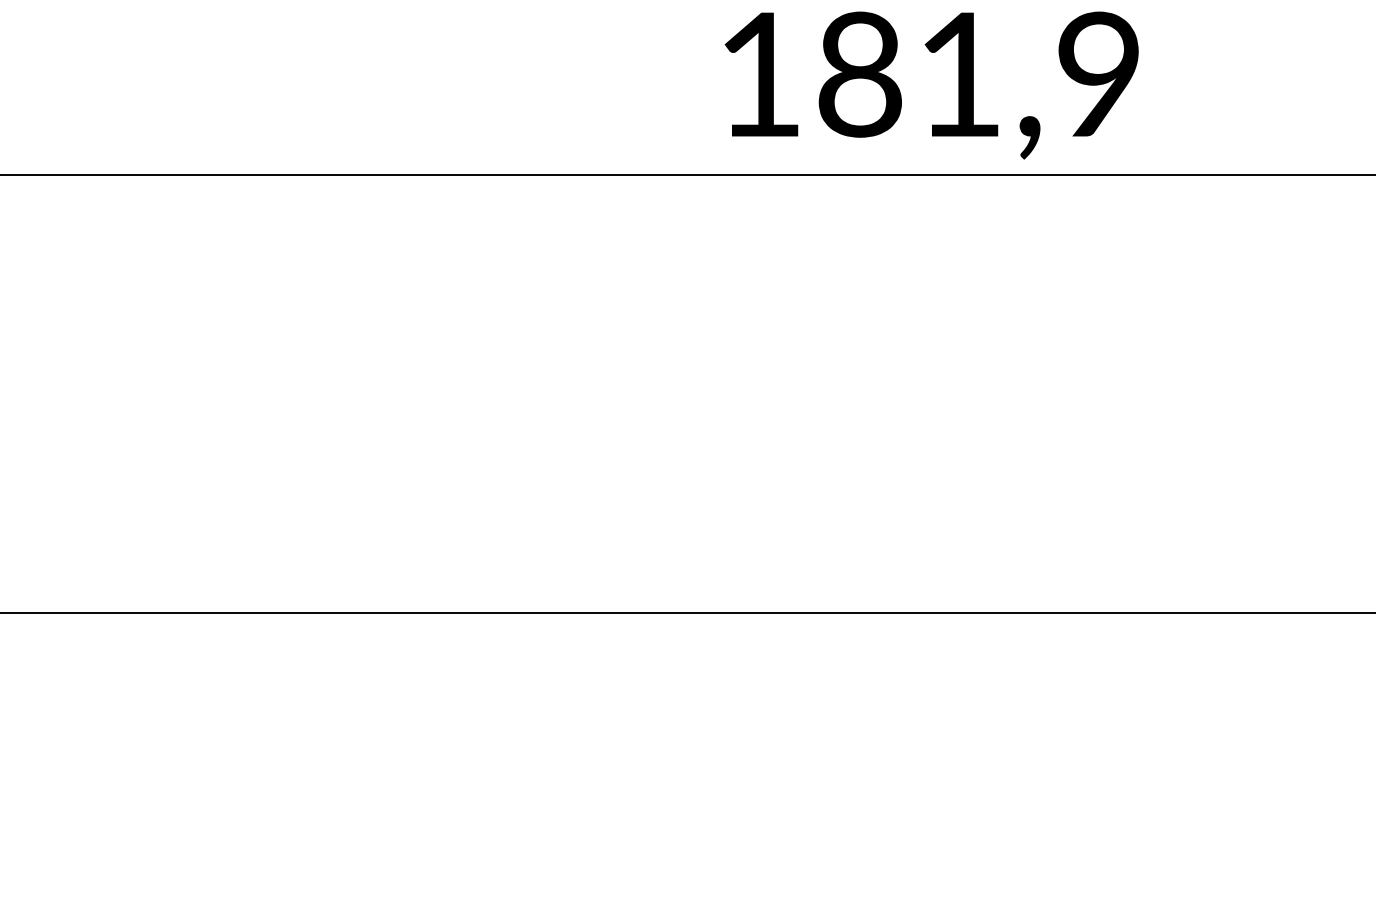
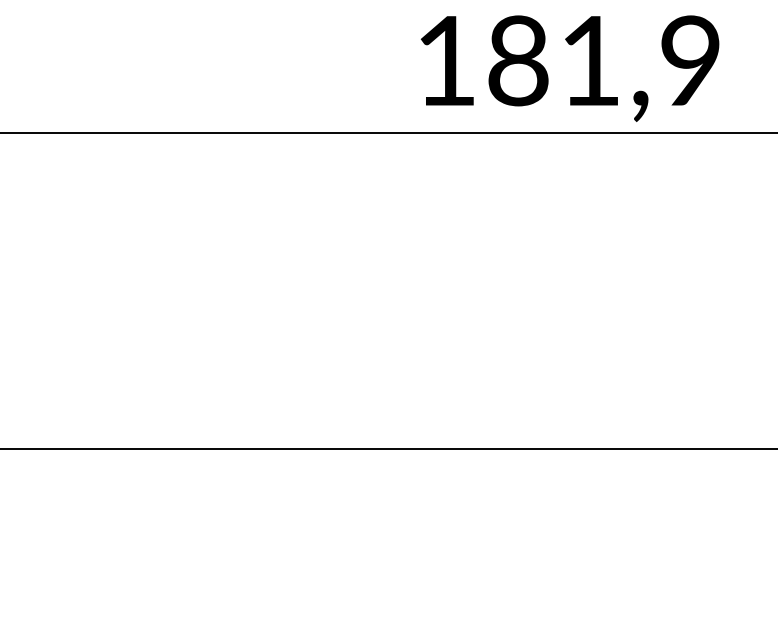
text: (931, 85) -> (569, 68), moved

